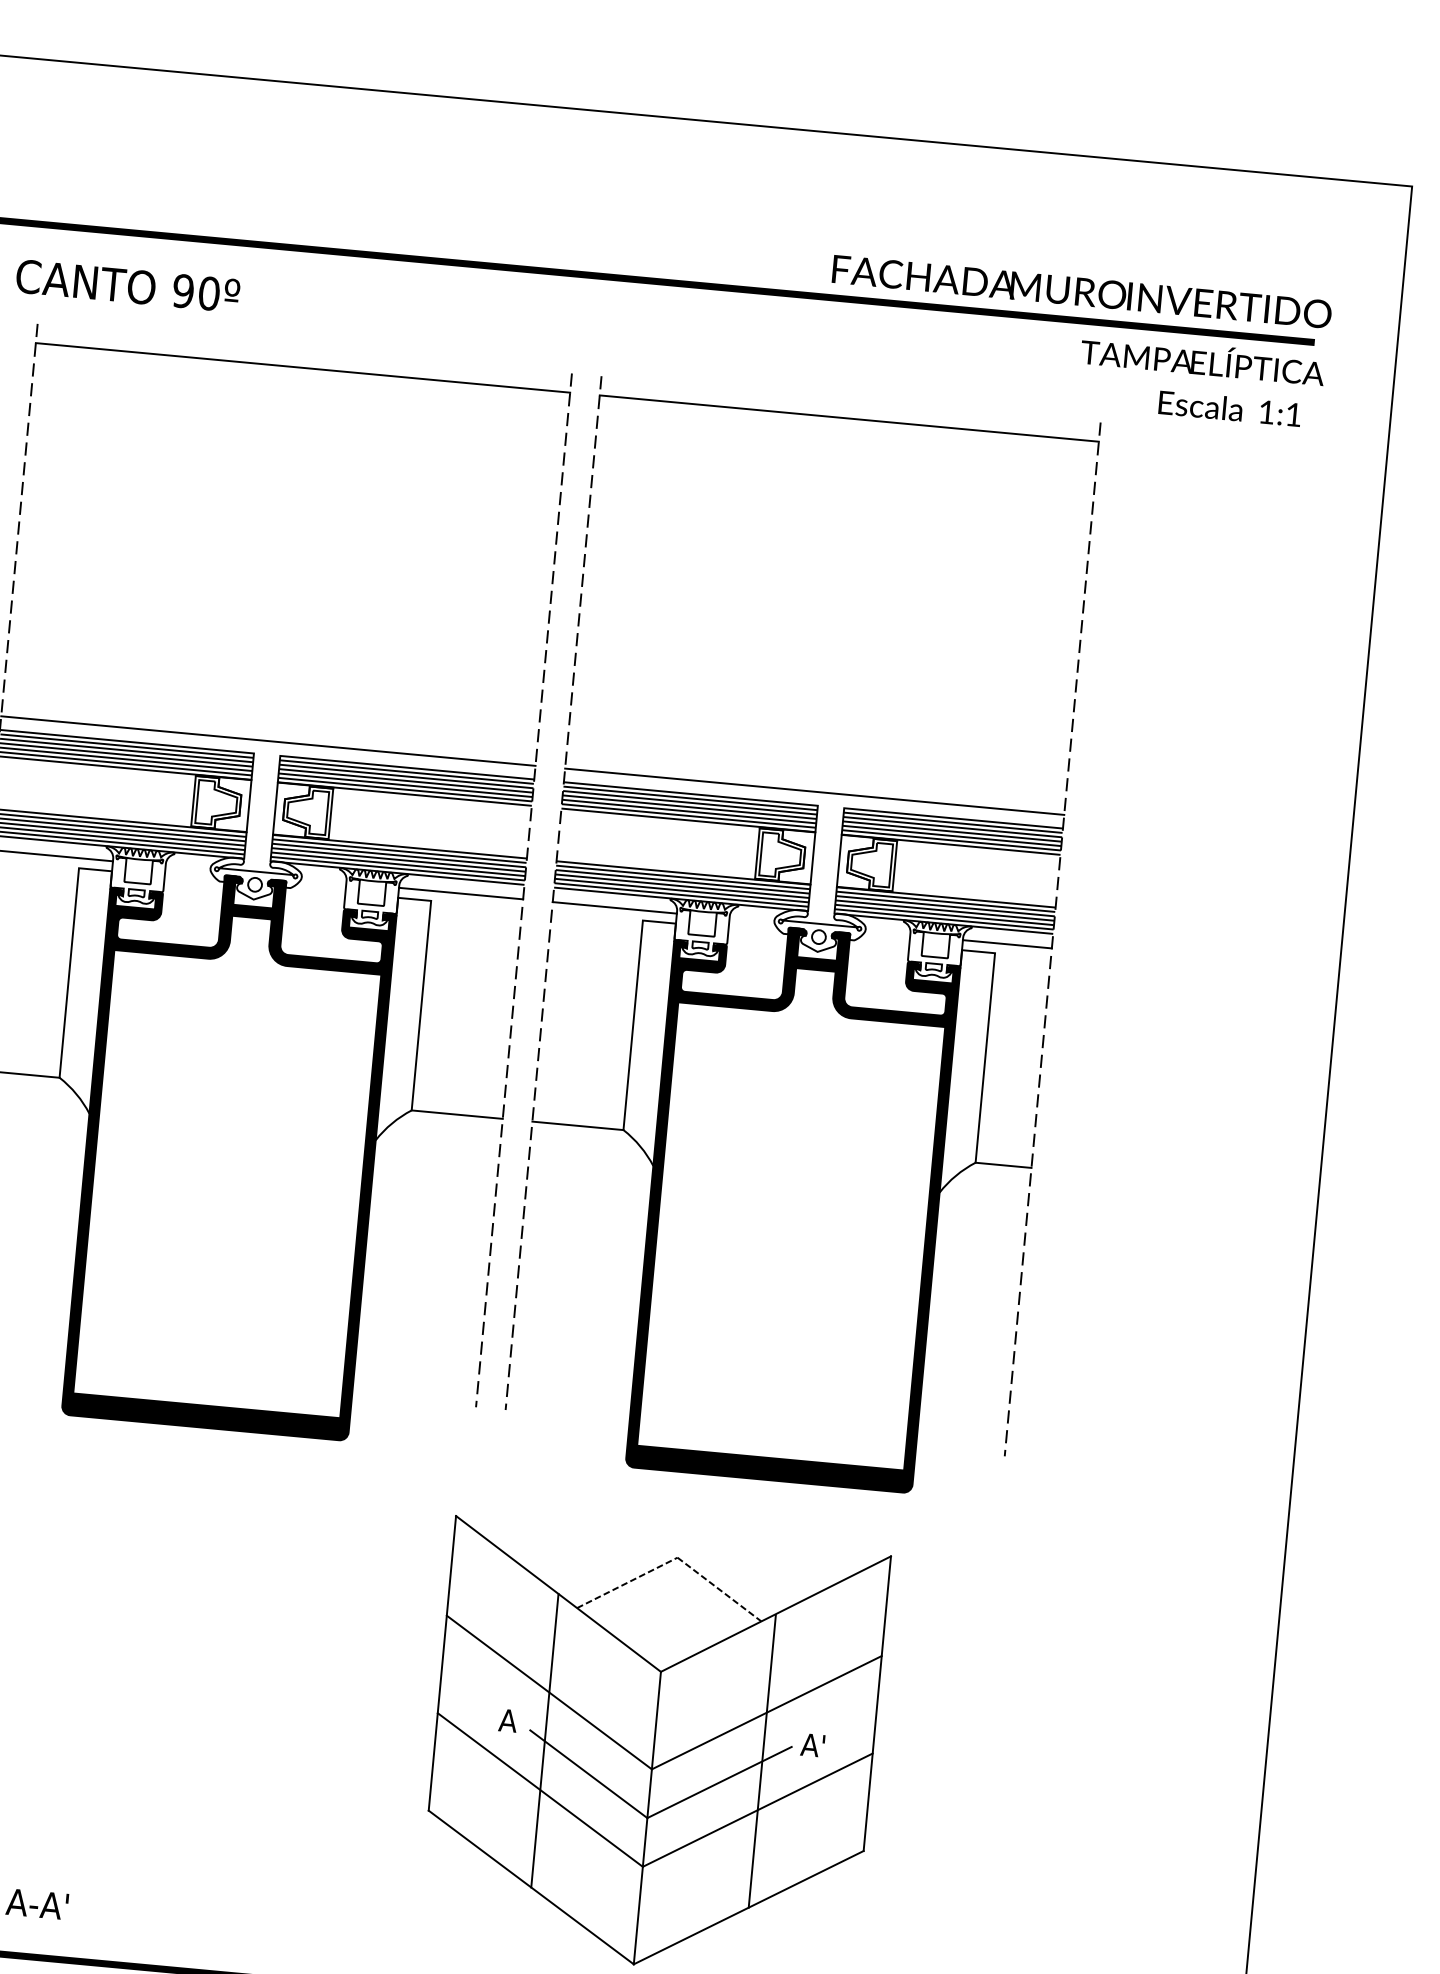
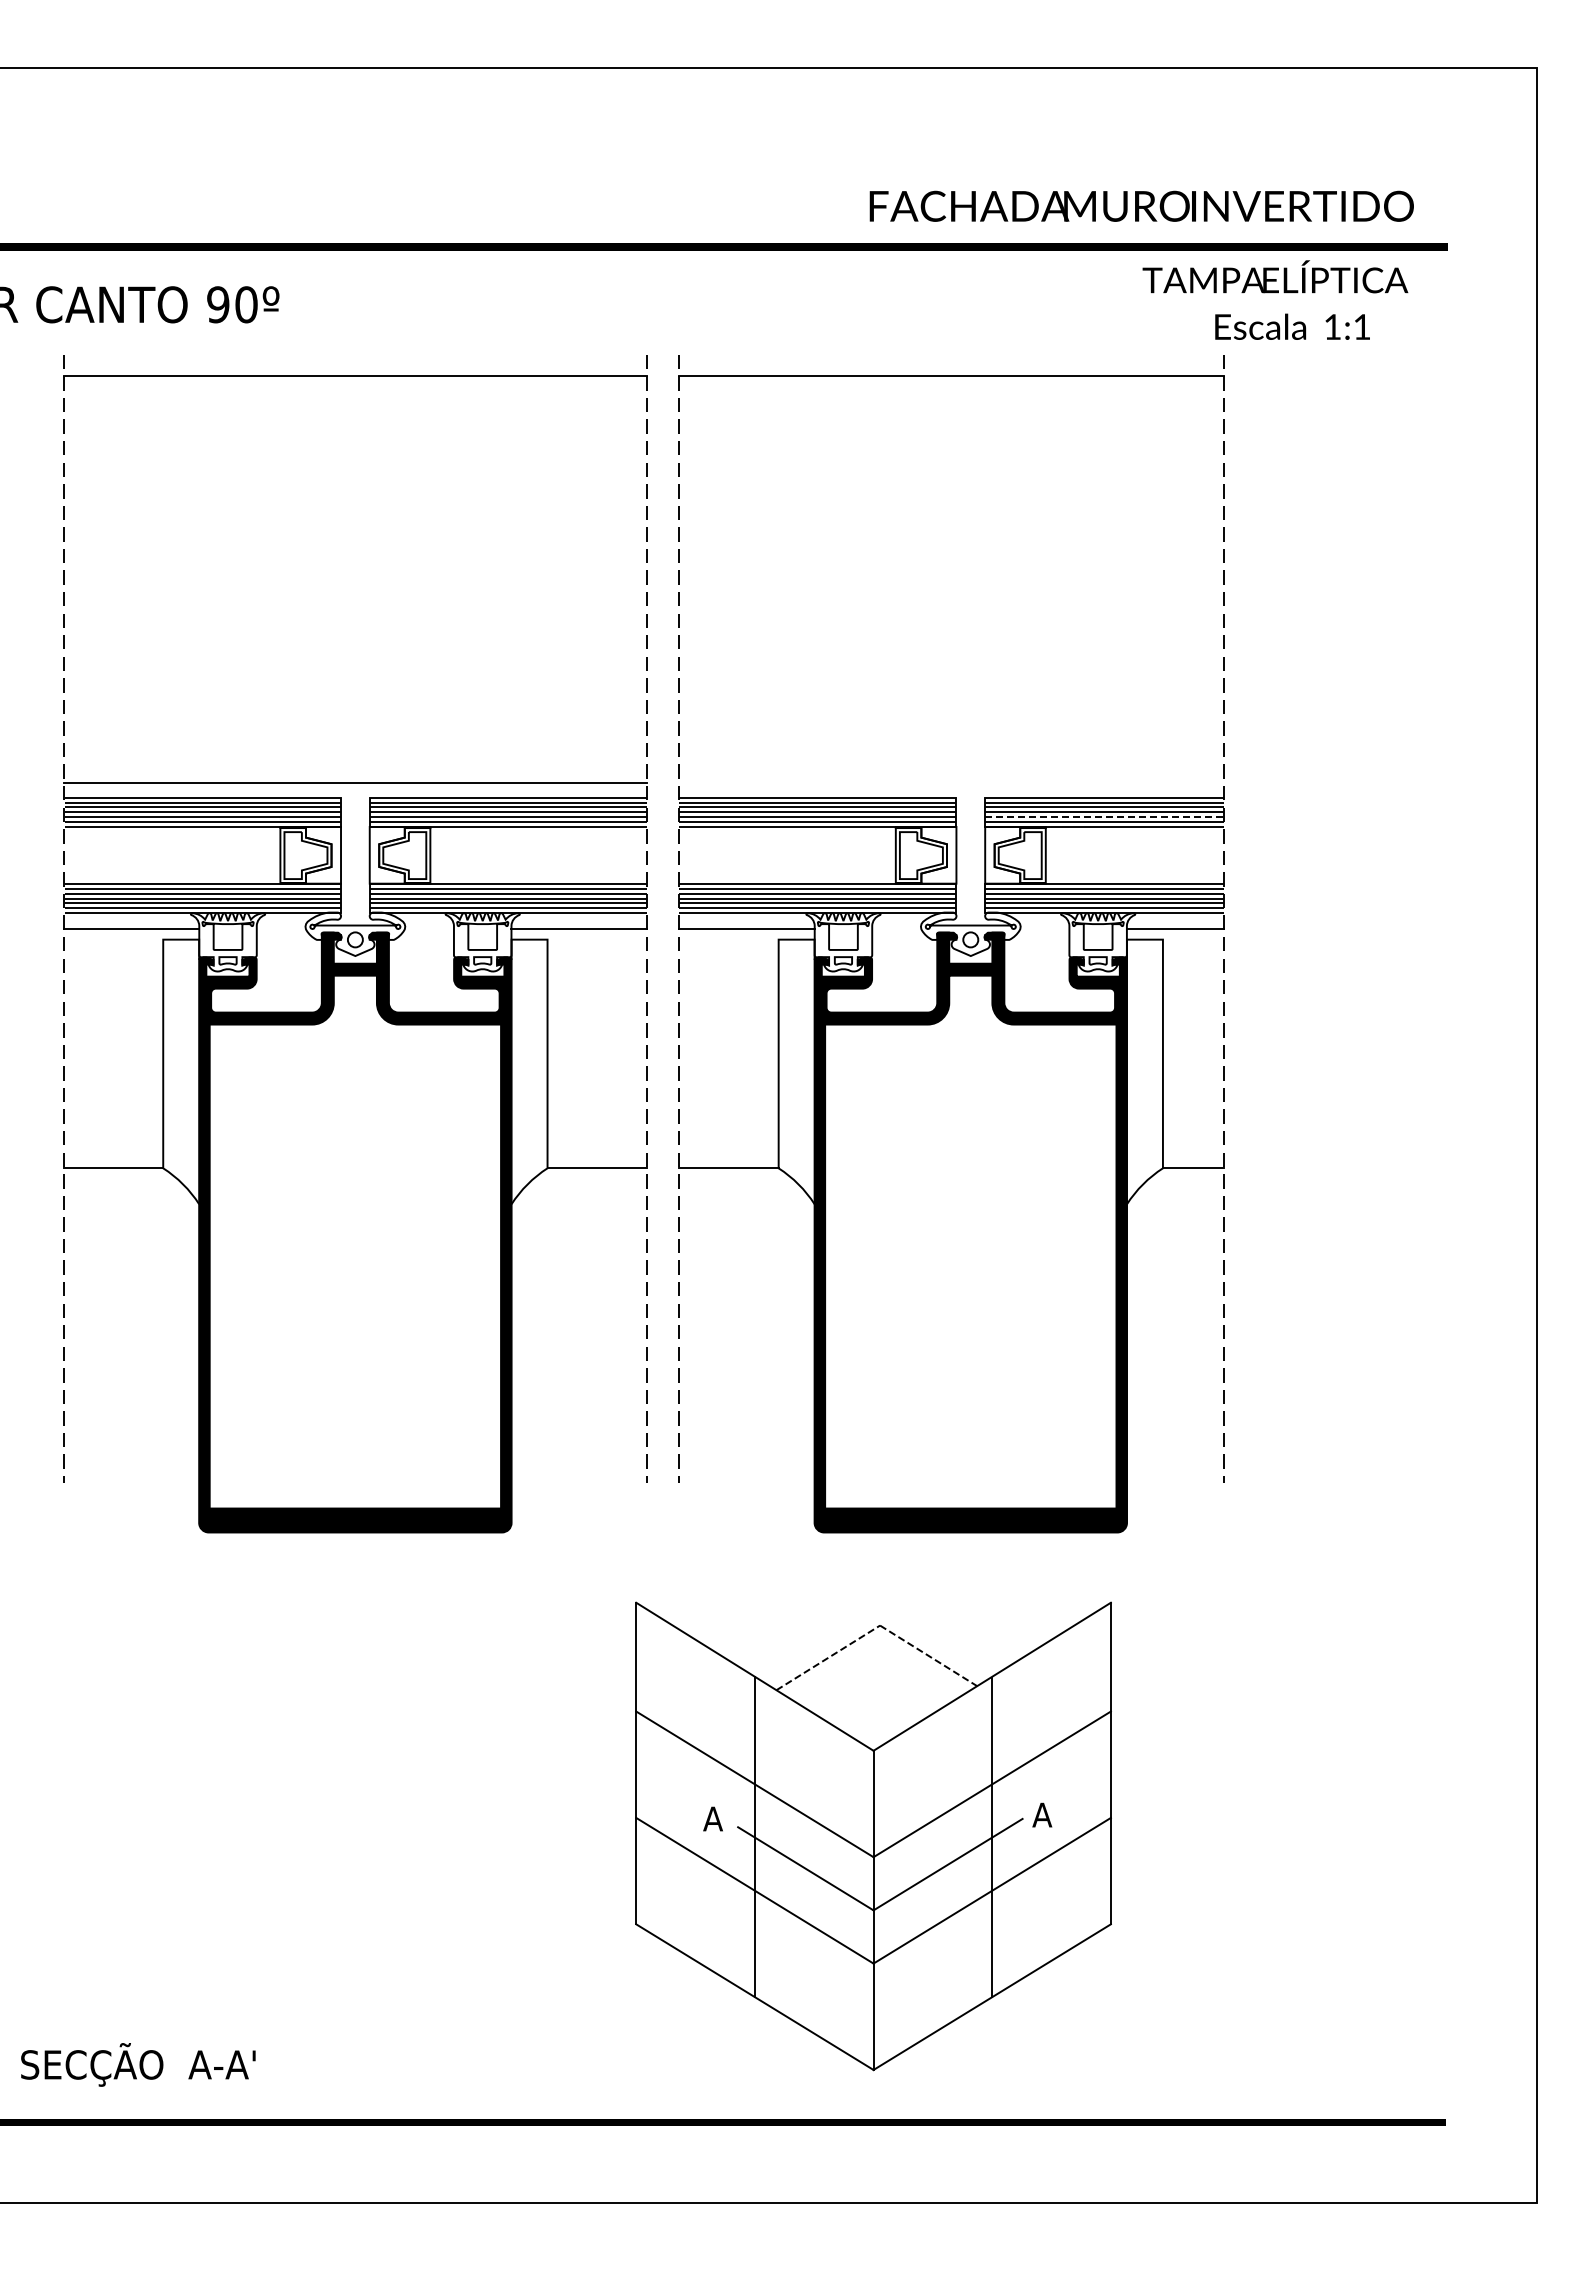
text: (1081, 291) -> (1141, 205), moved
text: (1203, 359) -> (1275, 276), moved
text: (1229, 408) -> (1292, 326), moved
line: (814, 792) -> (951, 783), removed
line: (952, 836) -> (1105, 817), solid -> dashed
text: (823, 1738) -> (1056, 1806), A' -> A

